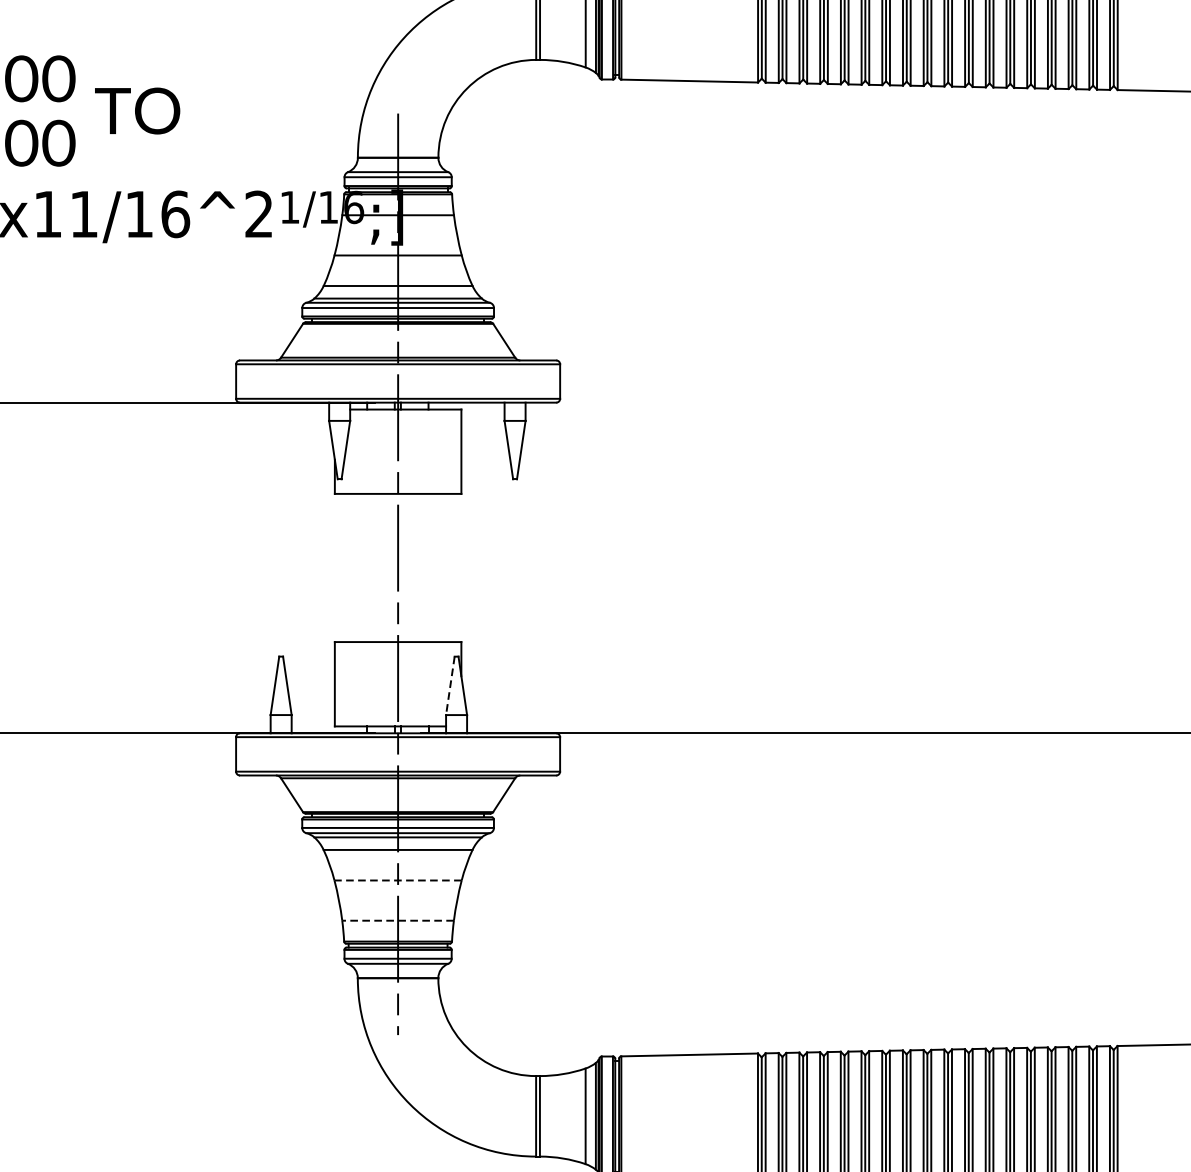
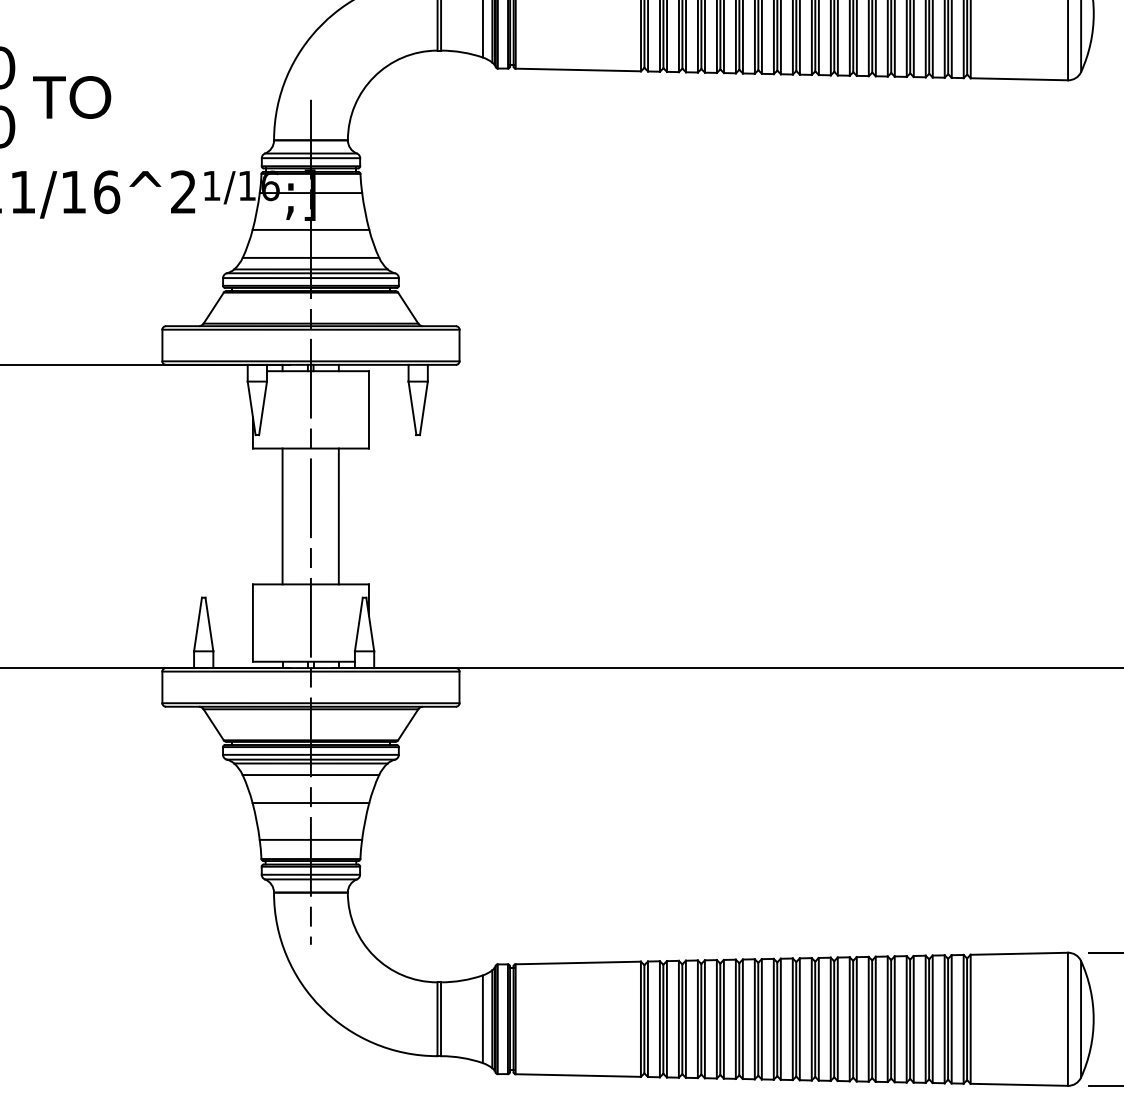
line: (367, 568) -> (282, 516), added
line: (428, 568) -> (338, 516), added
line: (449, 686) -> (358, 625), dashed -> solid
line: (397, 881) -> (310, 803), dashed -> solid
line: (397, 920) -> (310, 839), dashed -> solid

